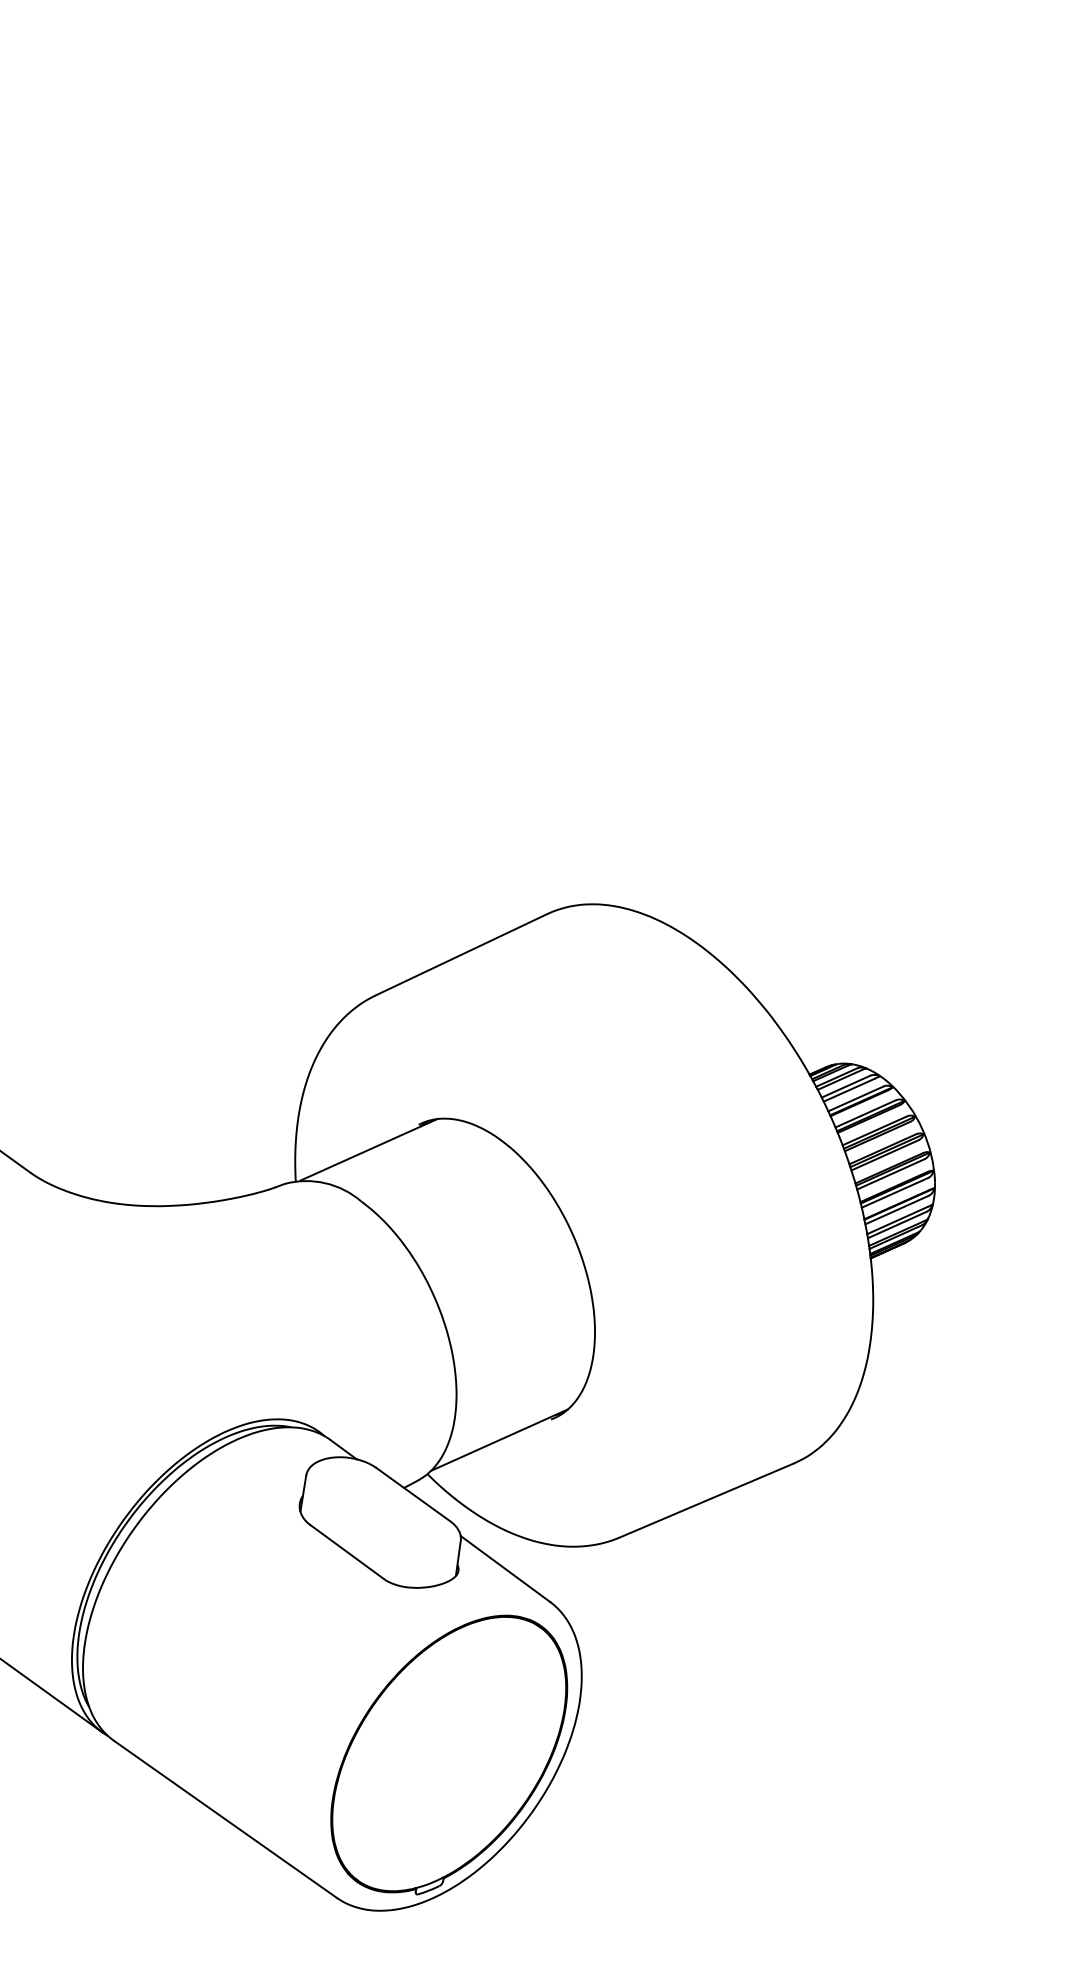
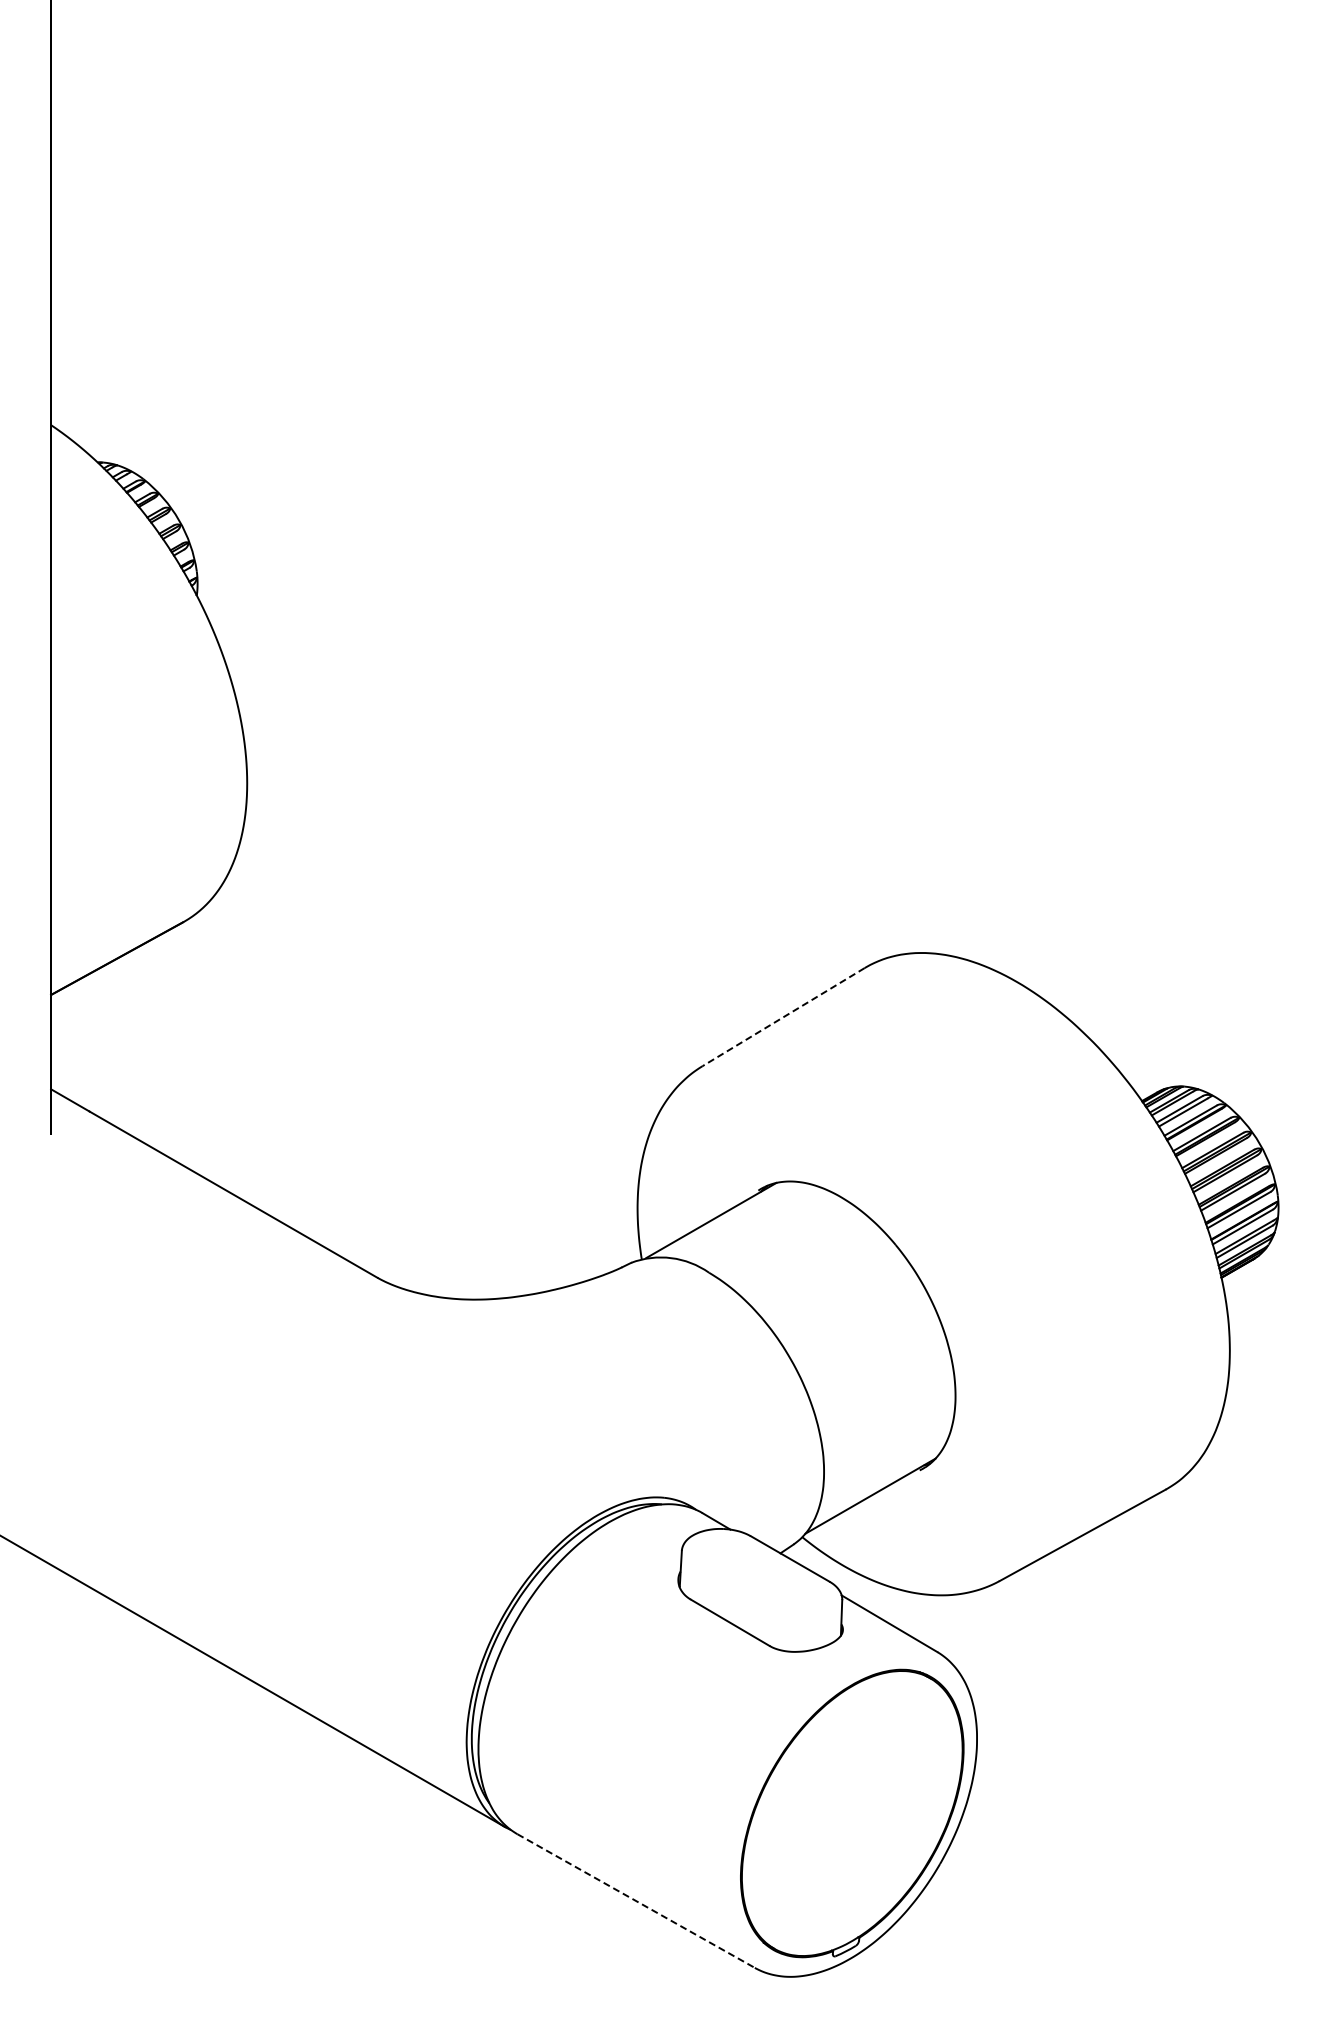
line: (461, 955) -> (783, 1017), solid -> dashed
line: (225, 1819) -> (636, 1901), solid -> dashed

